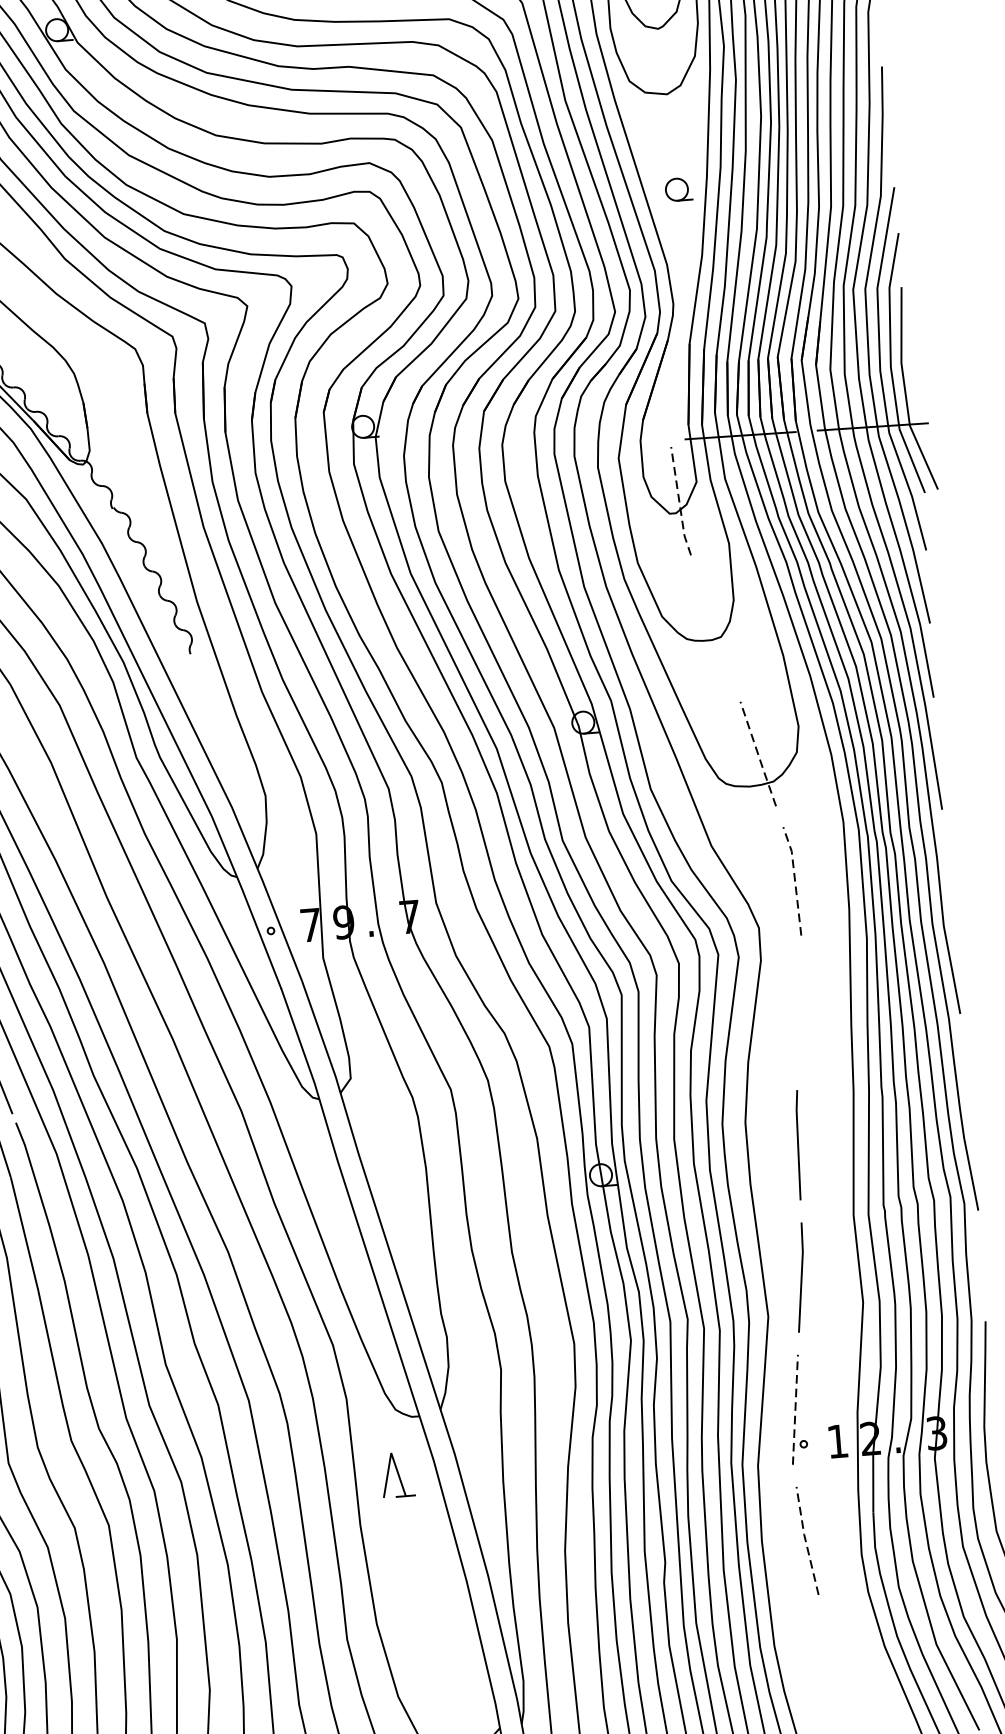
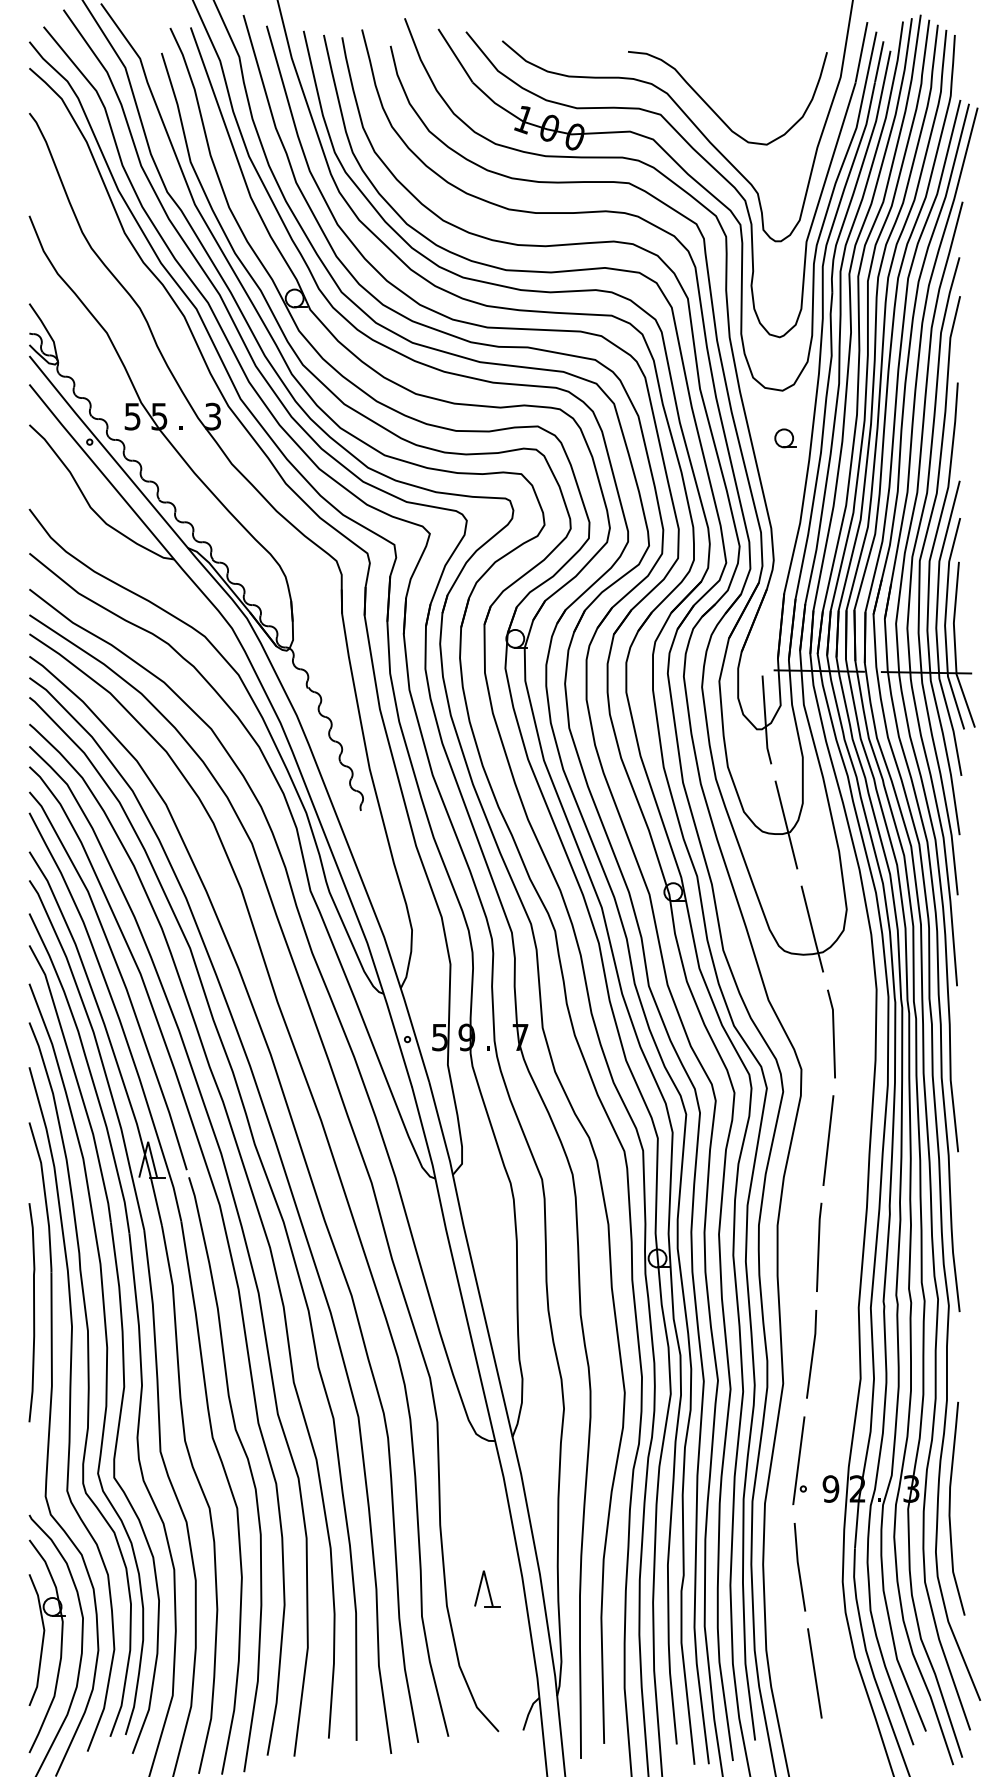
part: (678, 189) -> (785, 438), moved
line: (679, 502) -> (765, 720), dashed -> solid
line: (715, 627) -> (786, 824), added
line: (758, 754) -> (812, 929), dashed -> solid
line: (794, 879) -> (833, 1032), dashed -> solid
text: (310, 925) -> (439, 1037), 7 -> 5
line: (799, 1012) -> (828, 1140), added
line: (794, 1409) -> (798, 1460), dashed -> solid
text: (837, 1440) -> (830, 1488), 1 -> 9
part: (397, 1474) -> (487, 1588), moved
line: (805, 1540) -> (798, 1566), dashed -> solid
line: (836, 1670) -> (814, 1673), added

